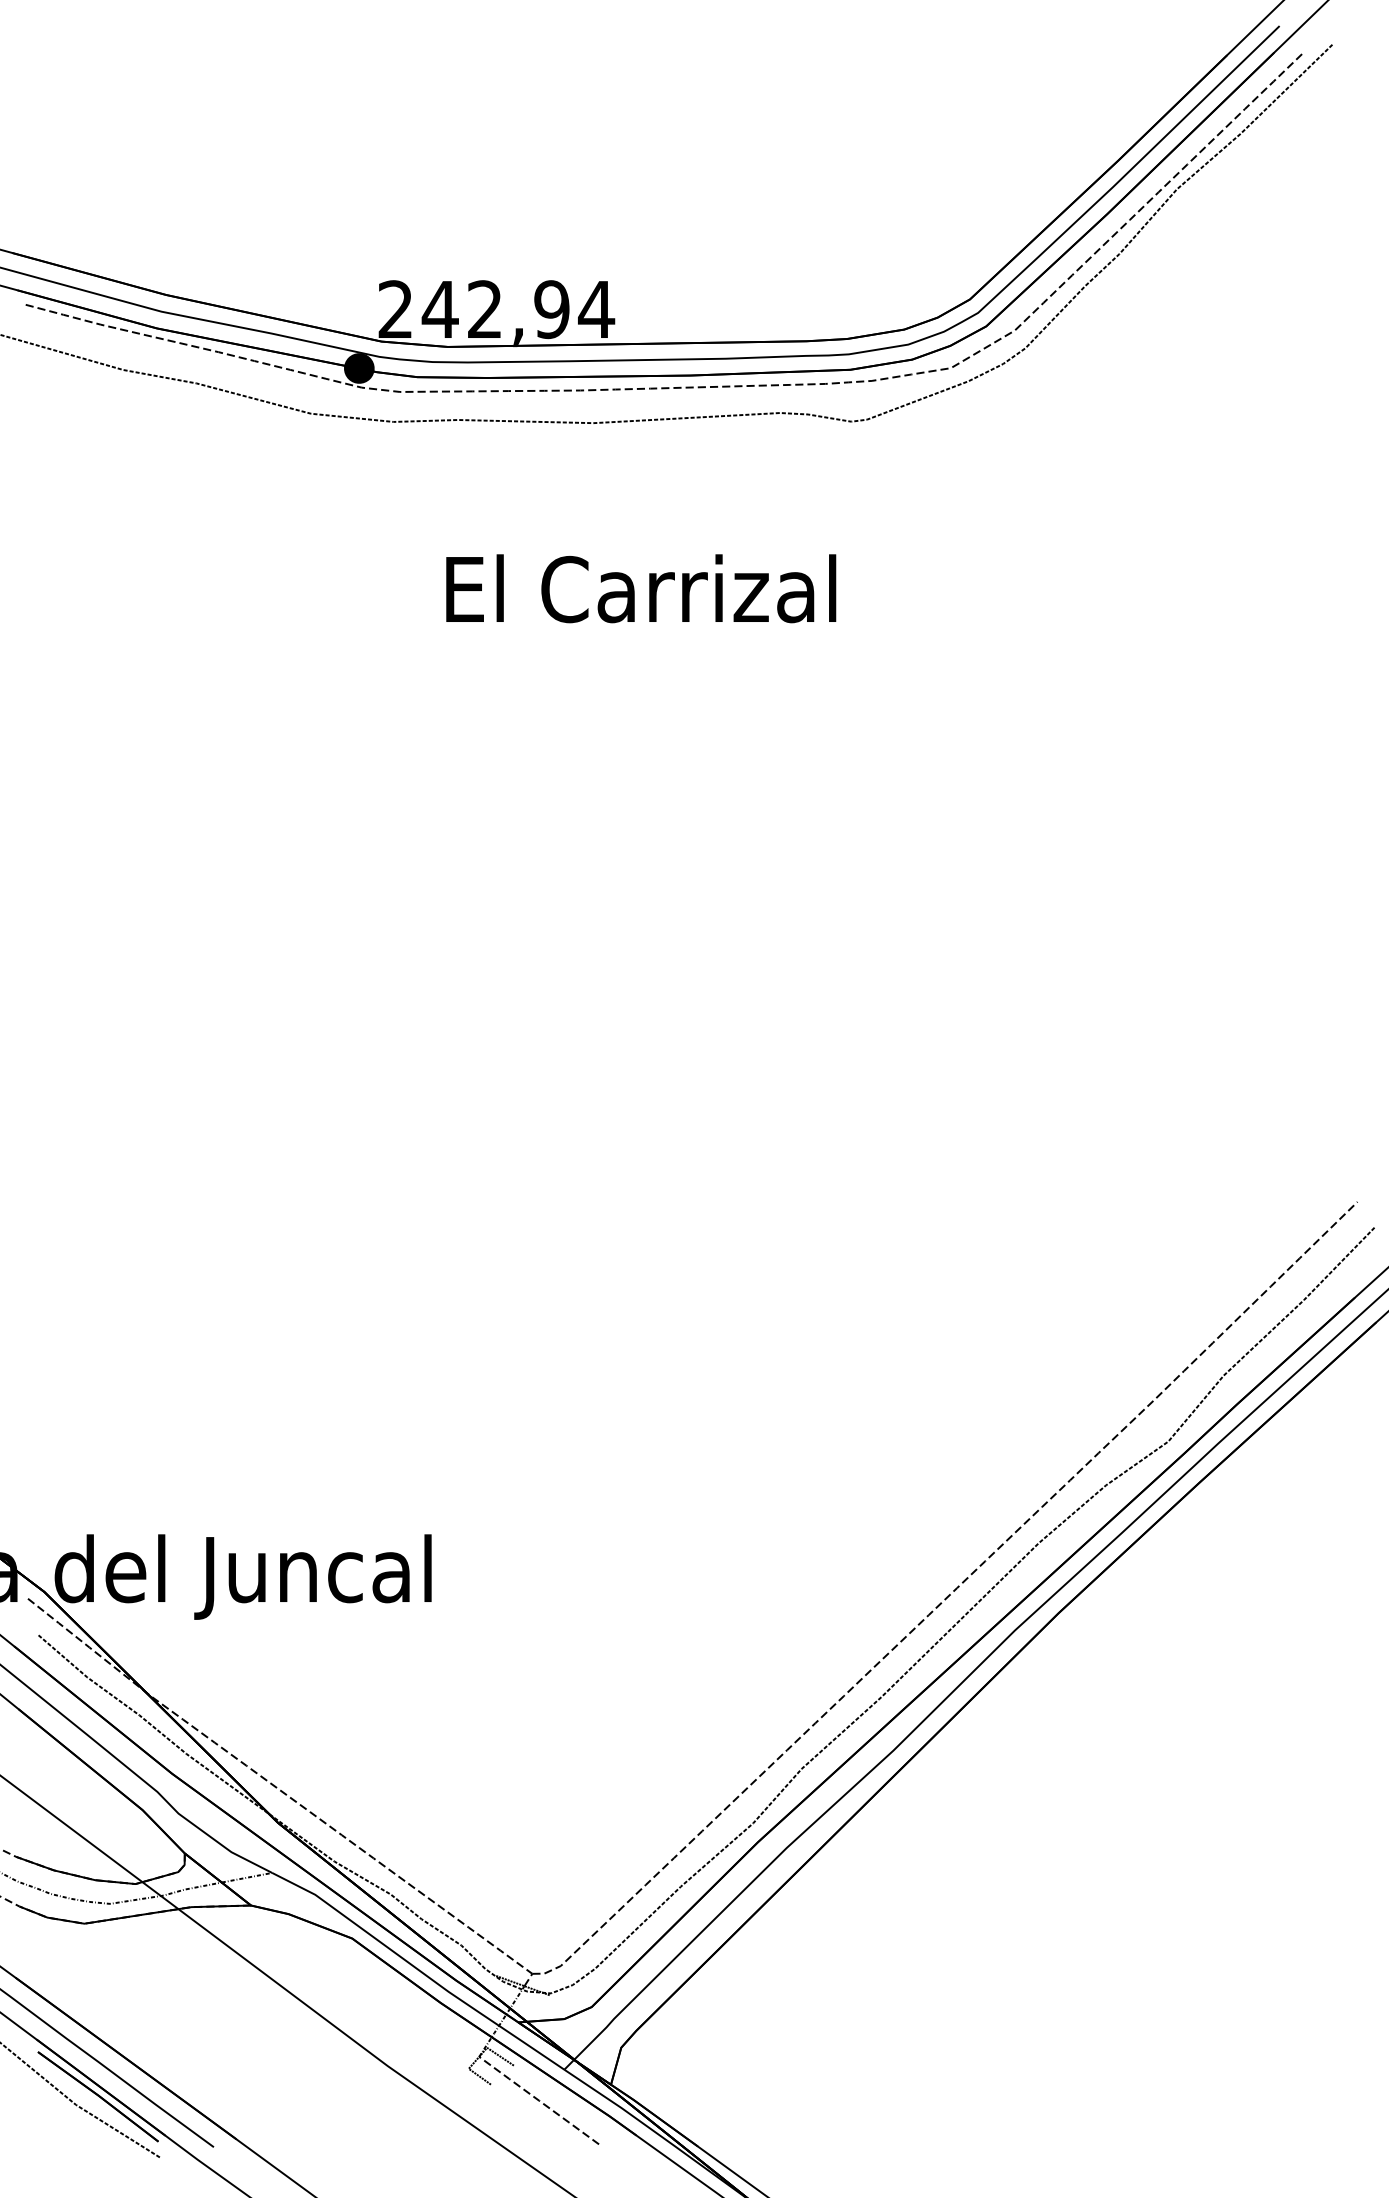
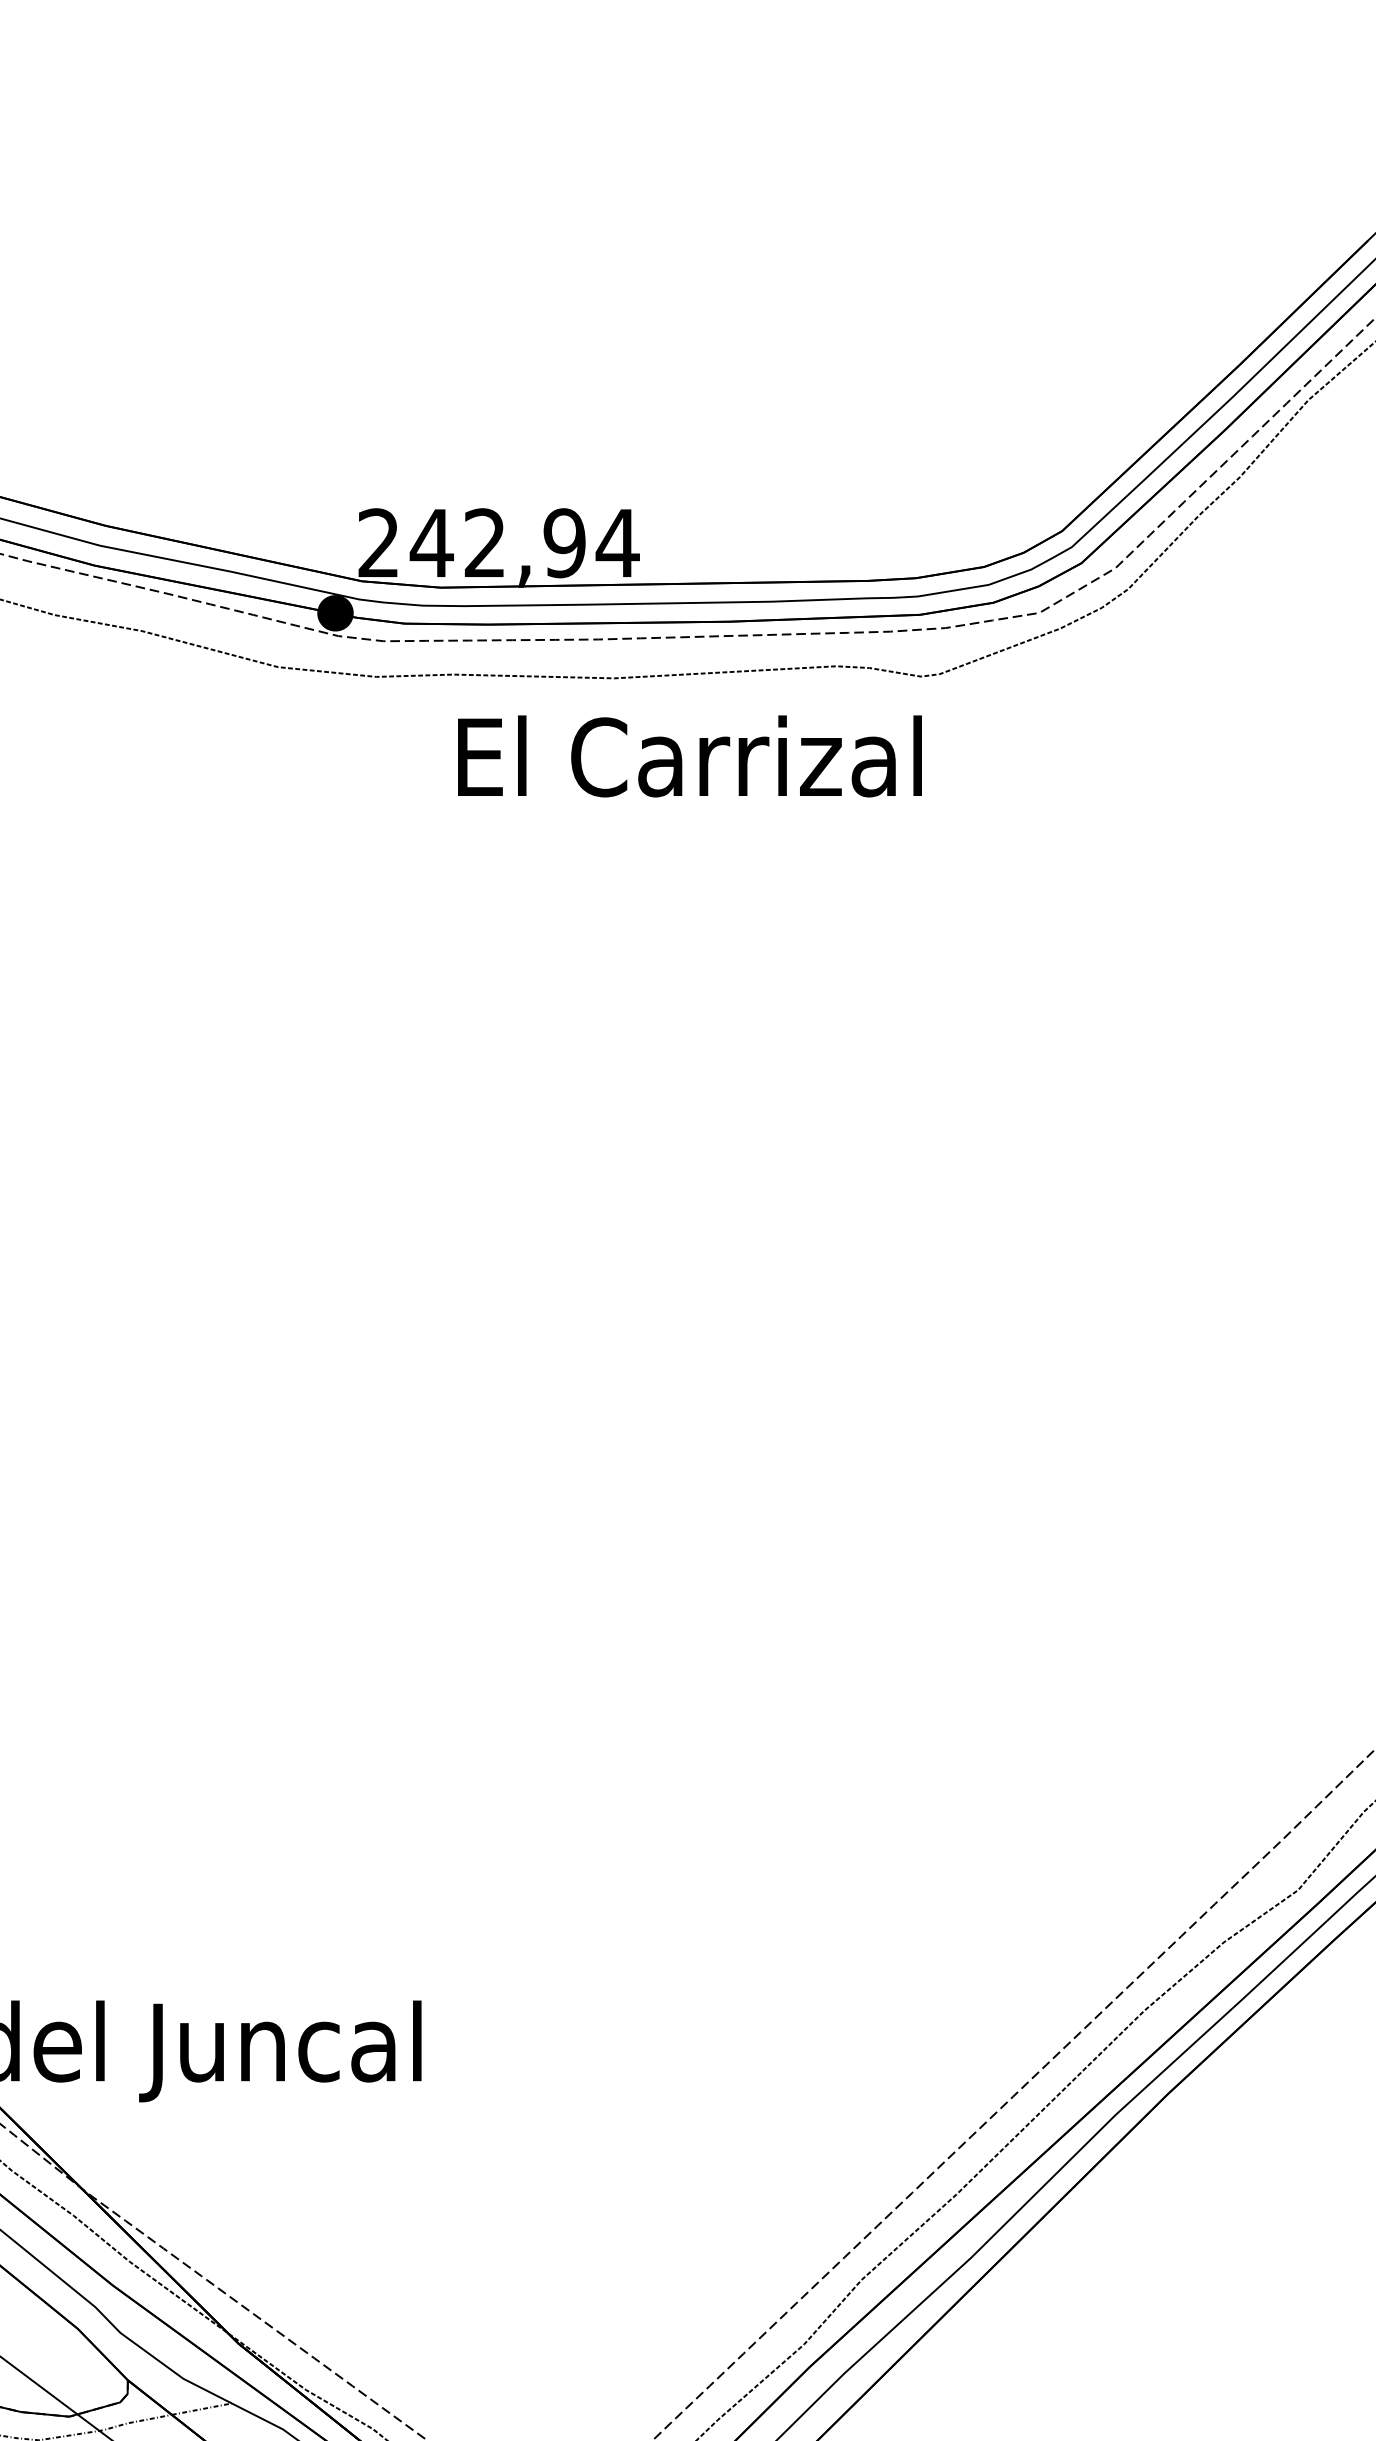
text: (641, 588) -> (690, 756), moved

